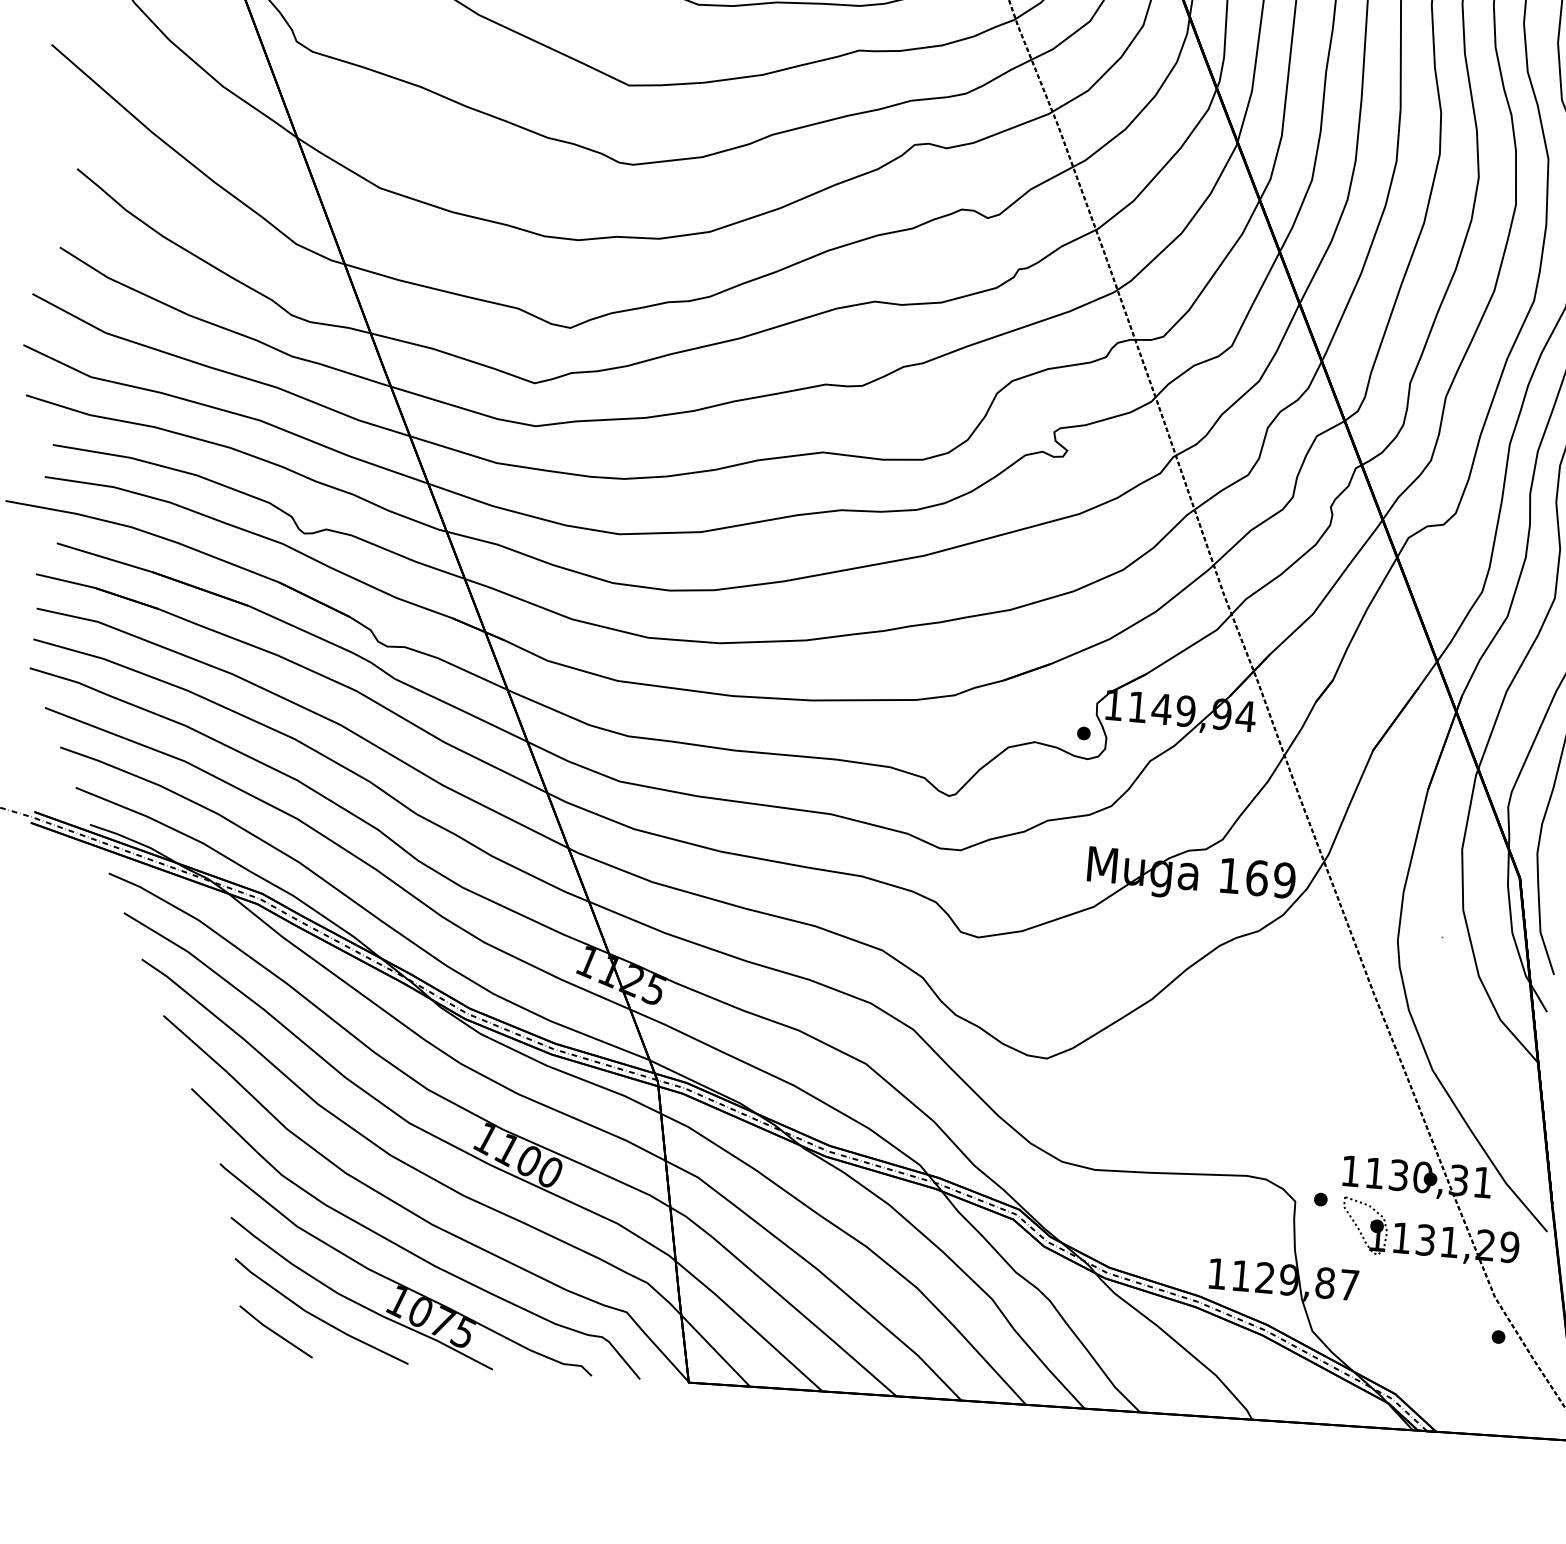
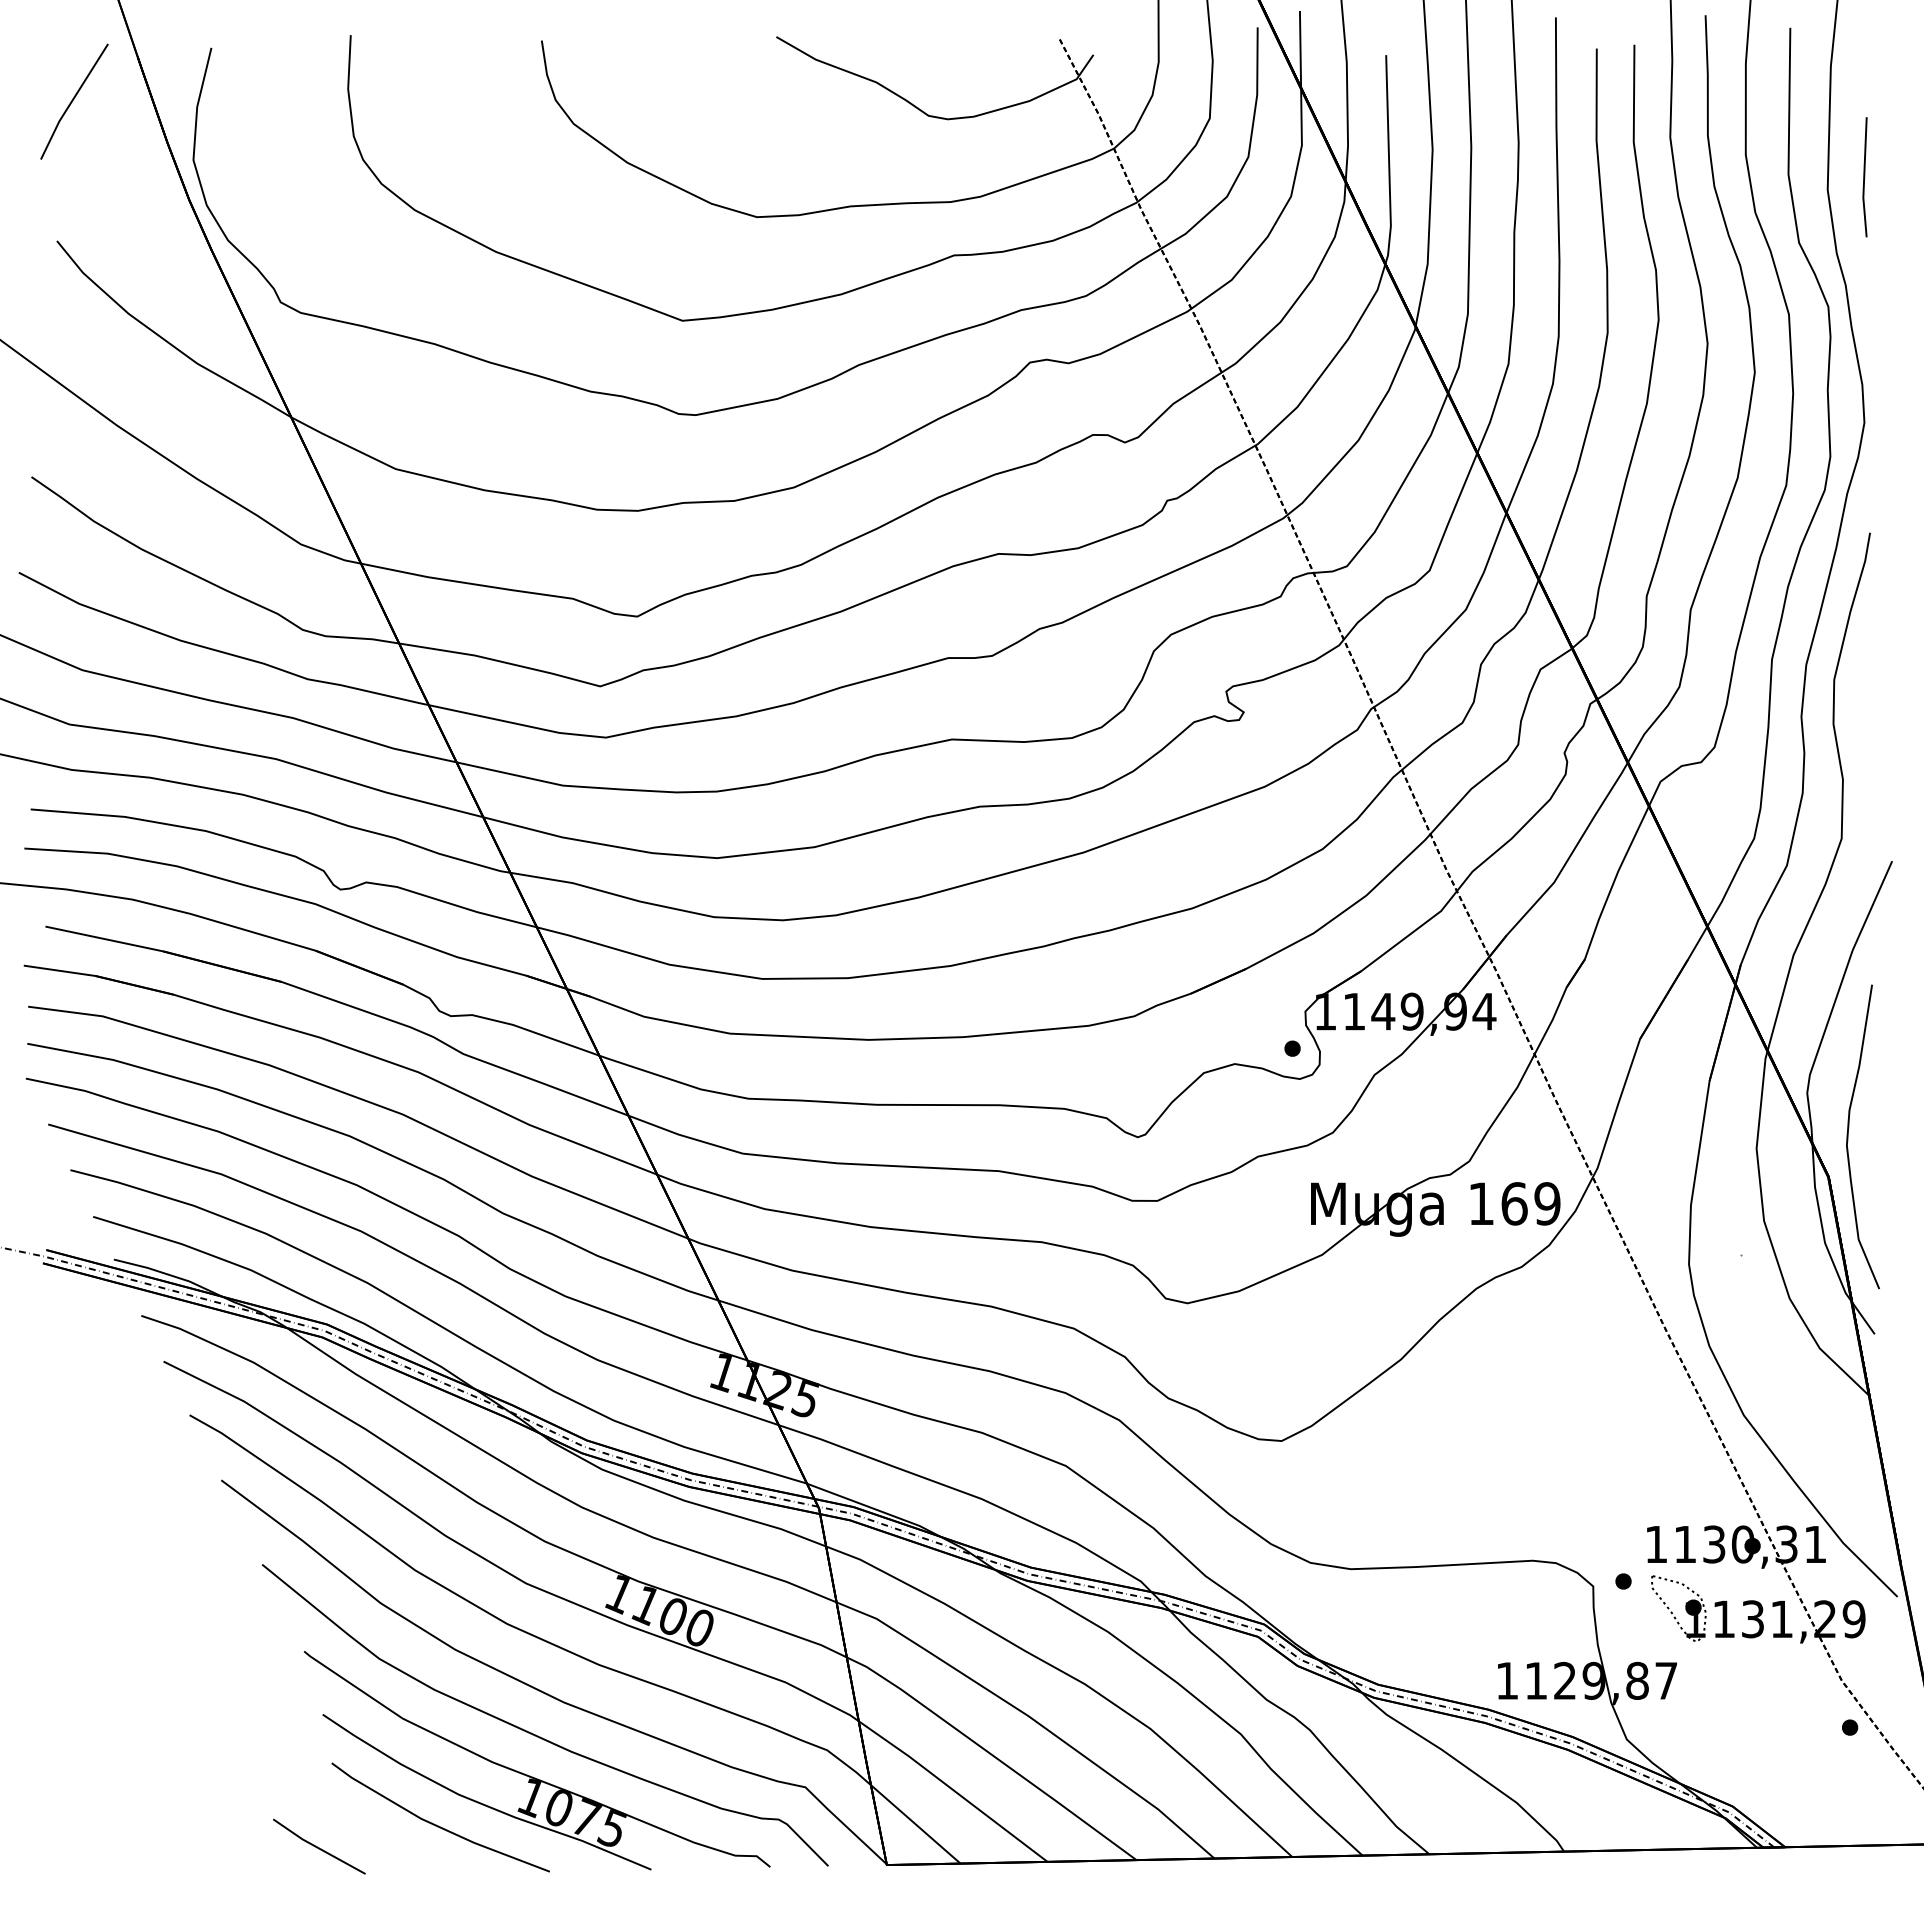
line: (276, 1332) -> (319, 1847), moved

